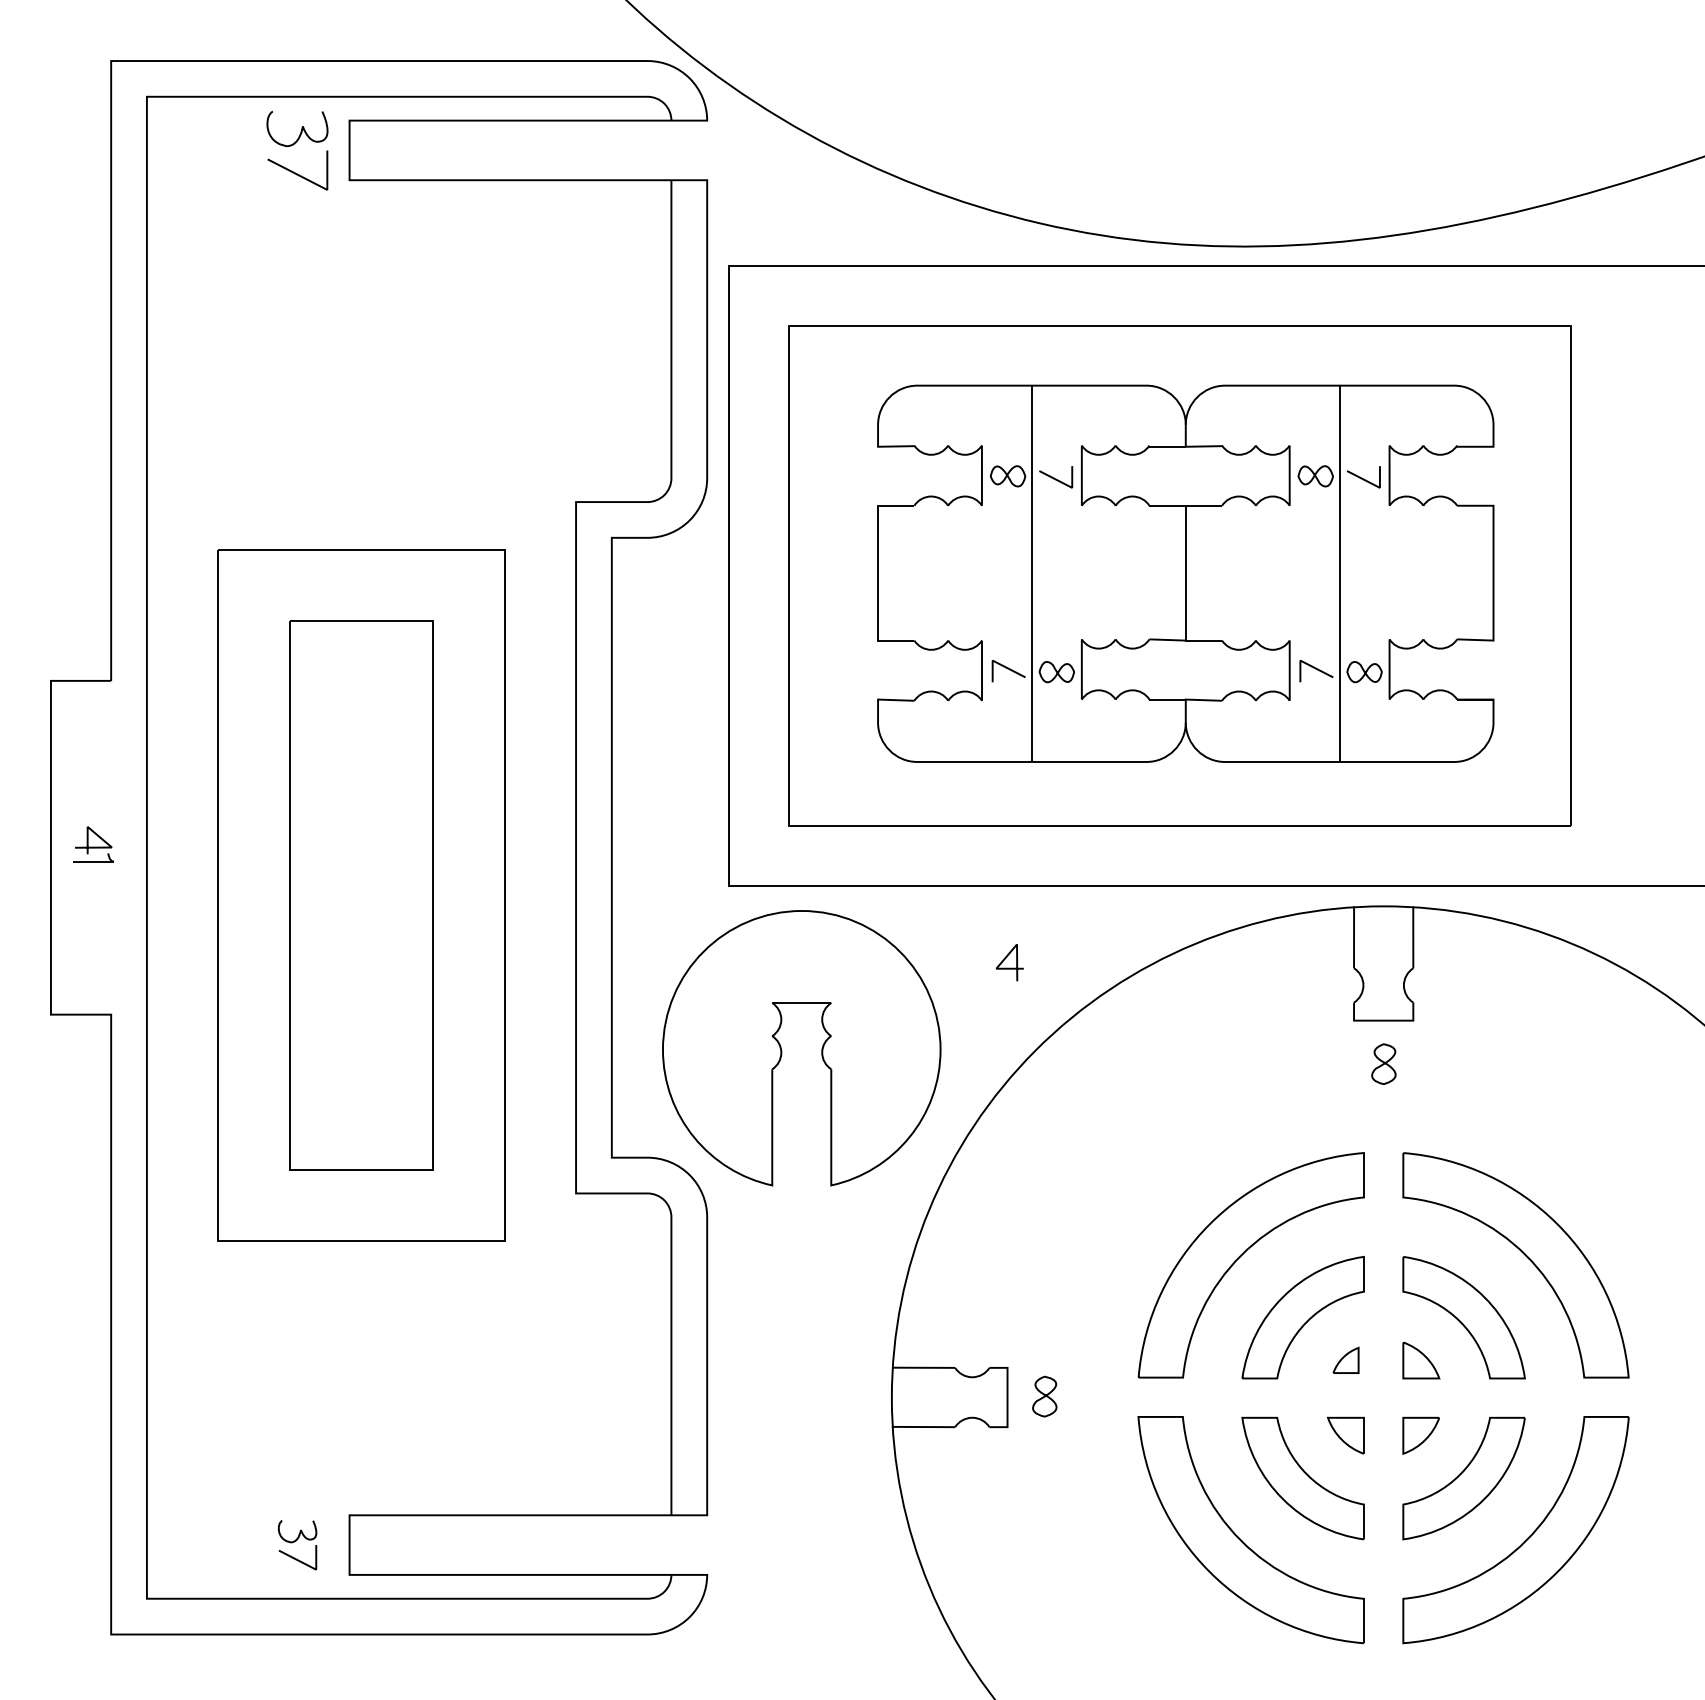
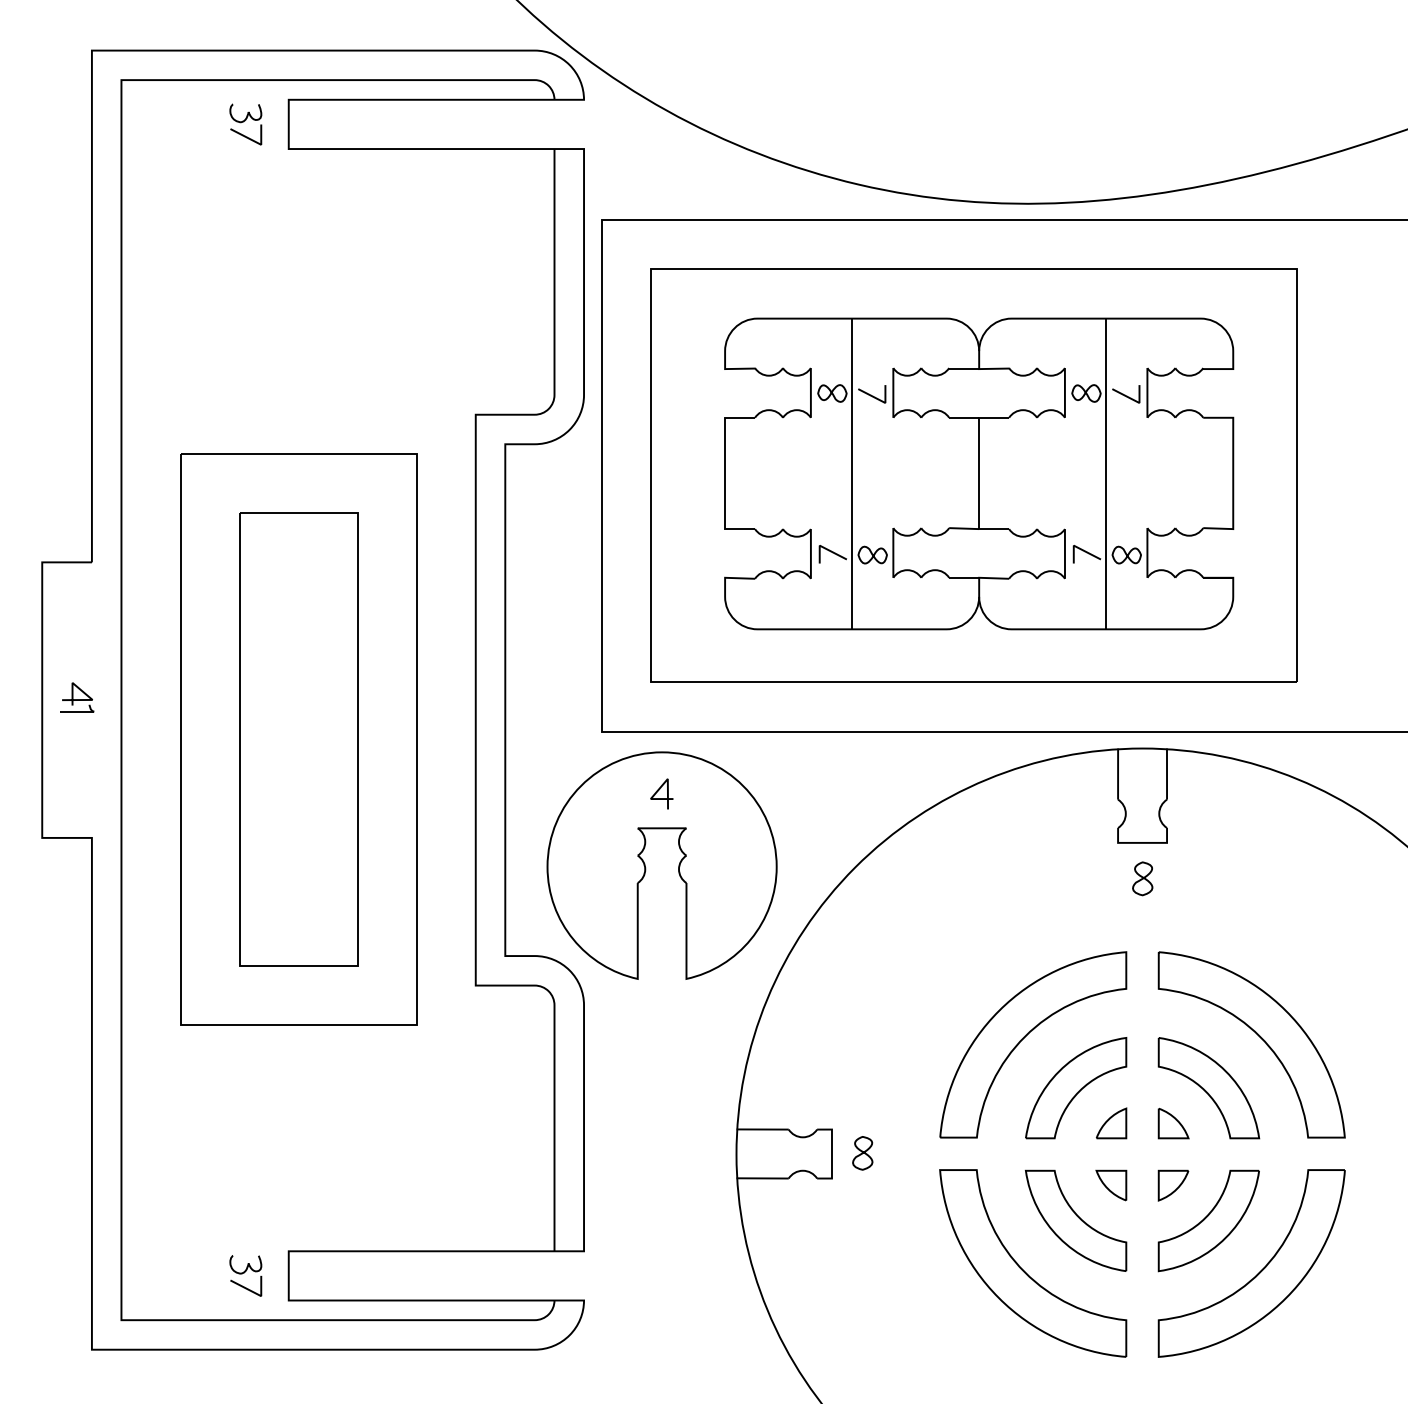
part: (297, 150) -> (245, 124), size x0.62
curve: (1006, 958) -> (659, 790), moved
part: (1346, 1360) -> (1111, 1123), size x1.43

